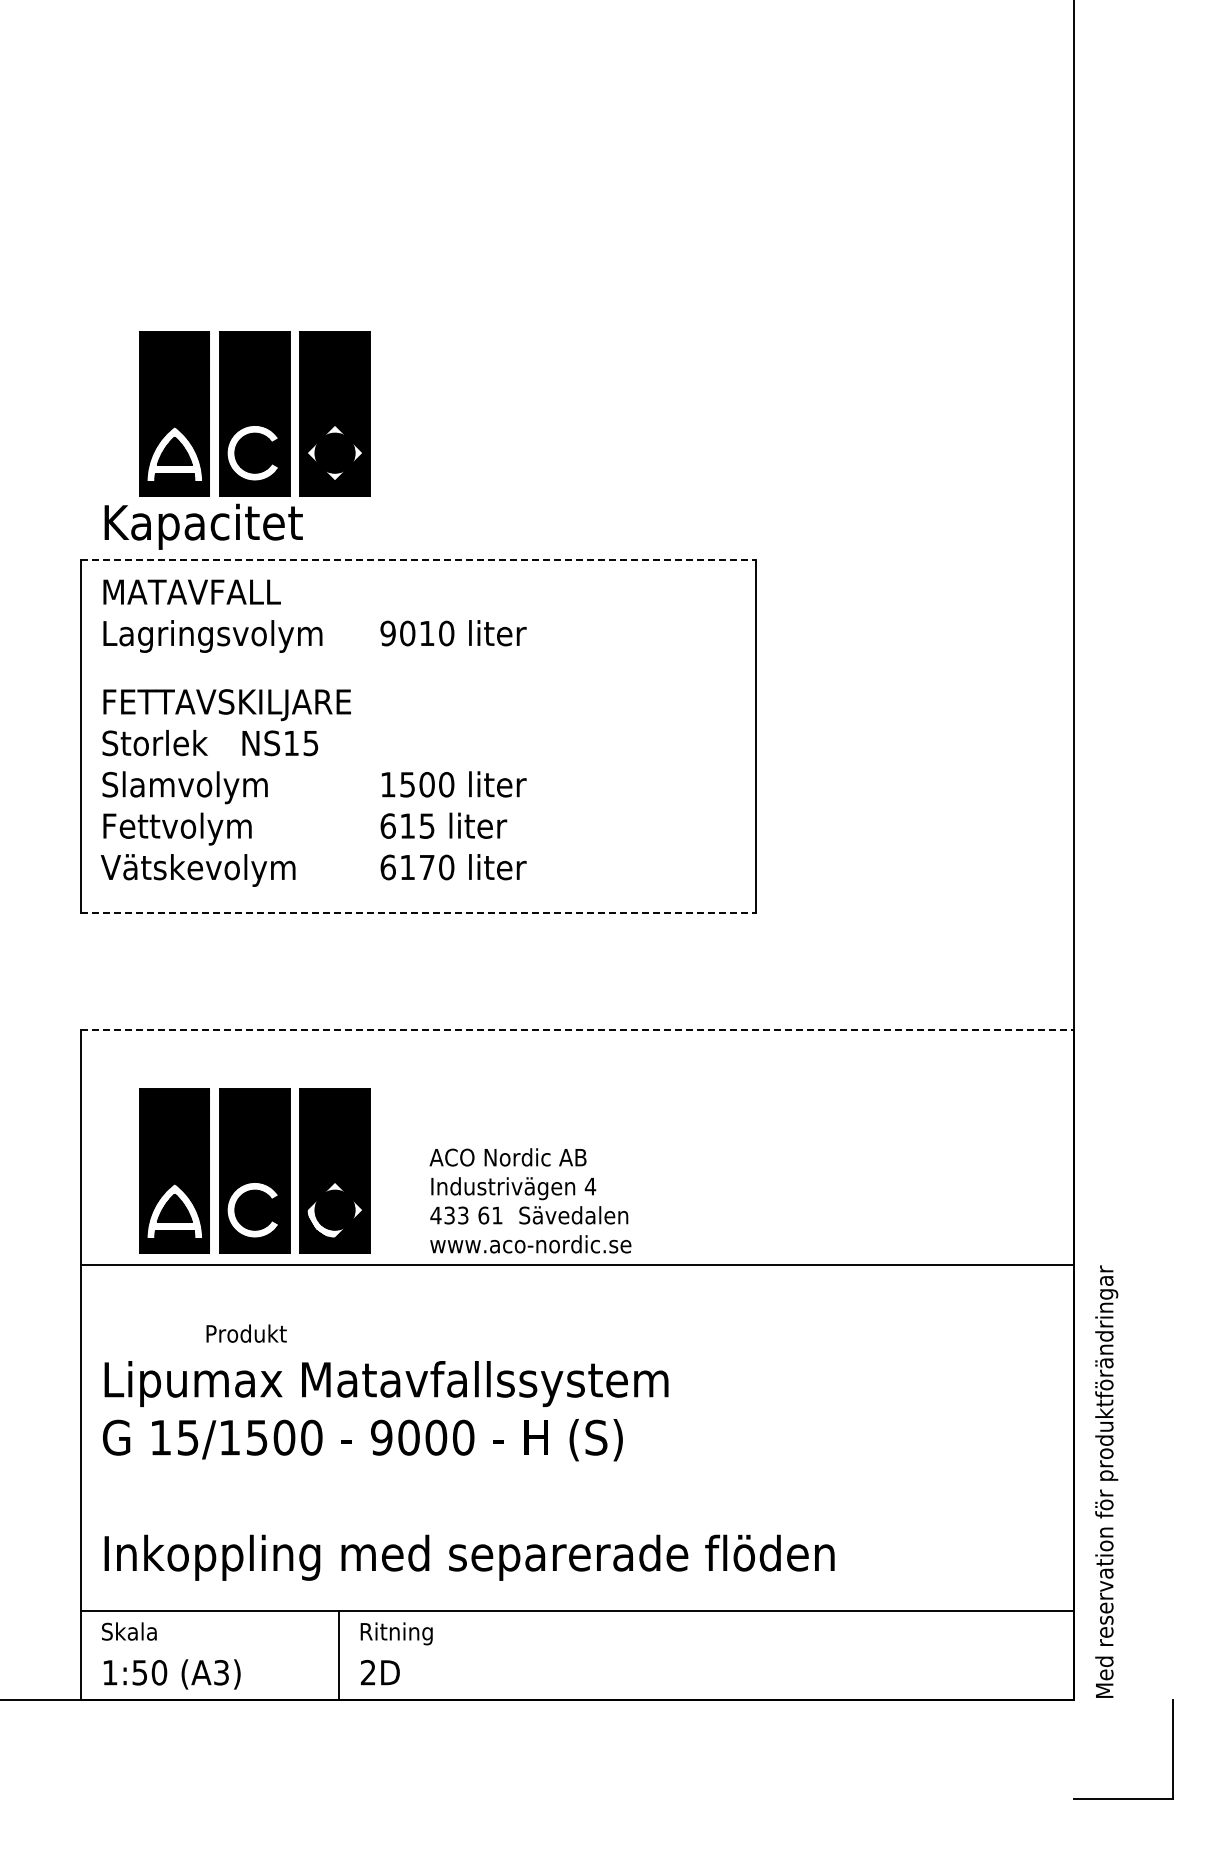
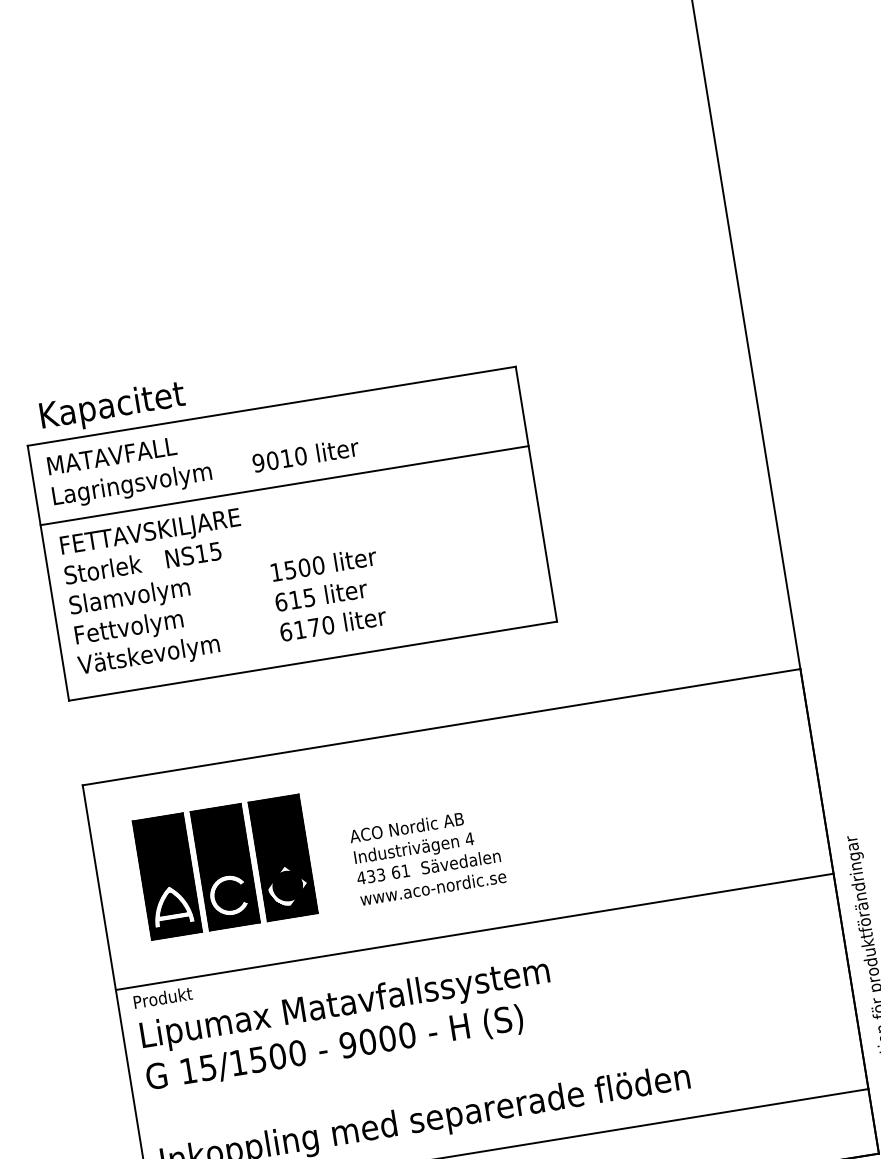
part: (254, 413) -> (136, 319), removed
line: (418, 559) -> (271, 405), dashed -> solid
line: (417, 669) -> (284, 485), added
line: (418, 912) -> (313, 661), dashed -> solid
line: (577, 1029) -> (441, 727), dashed -> solid
line: (576, 1264) -> (474, 931), moved
text: (246, 1333) -> (163, 997), moved

